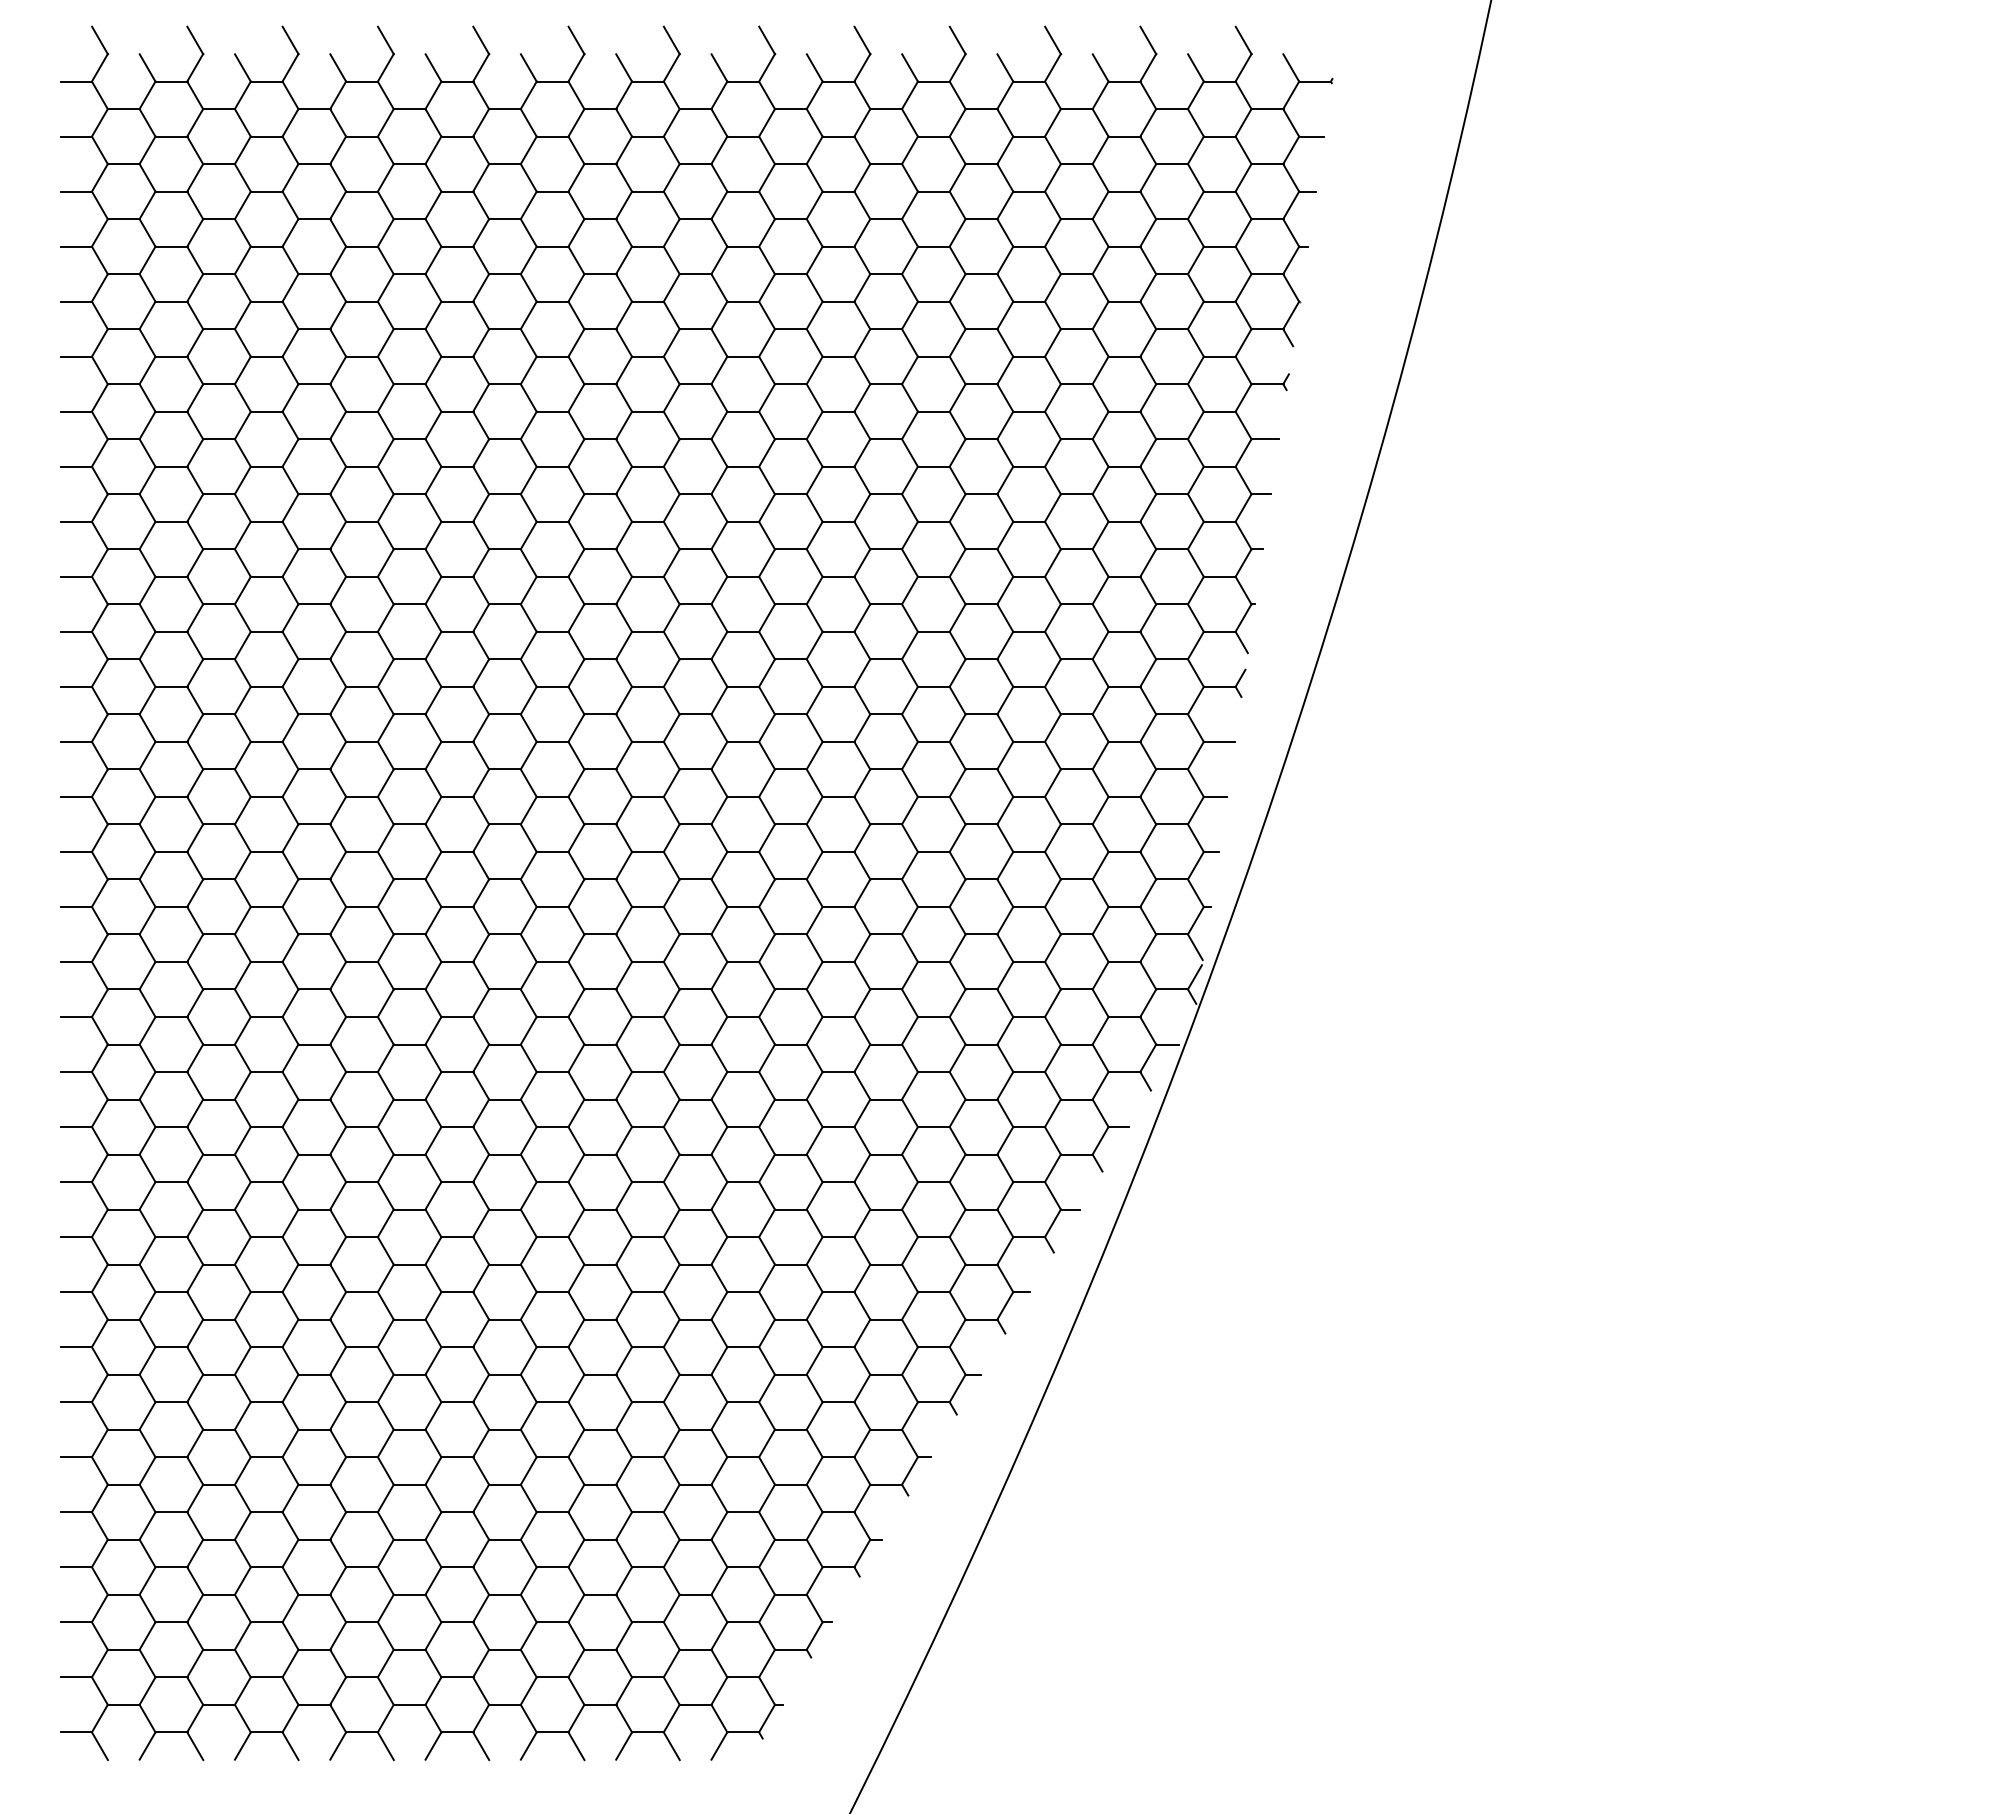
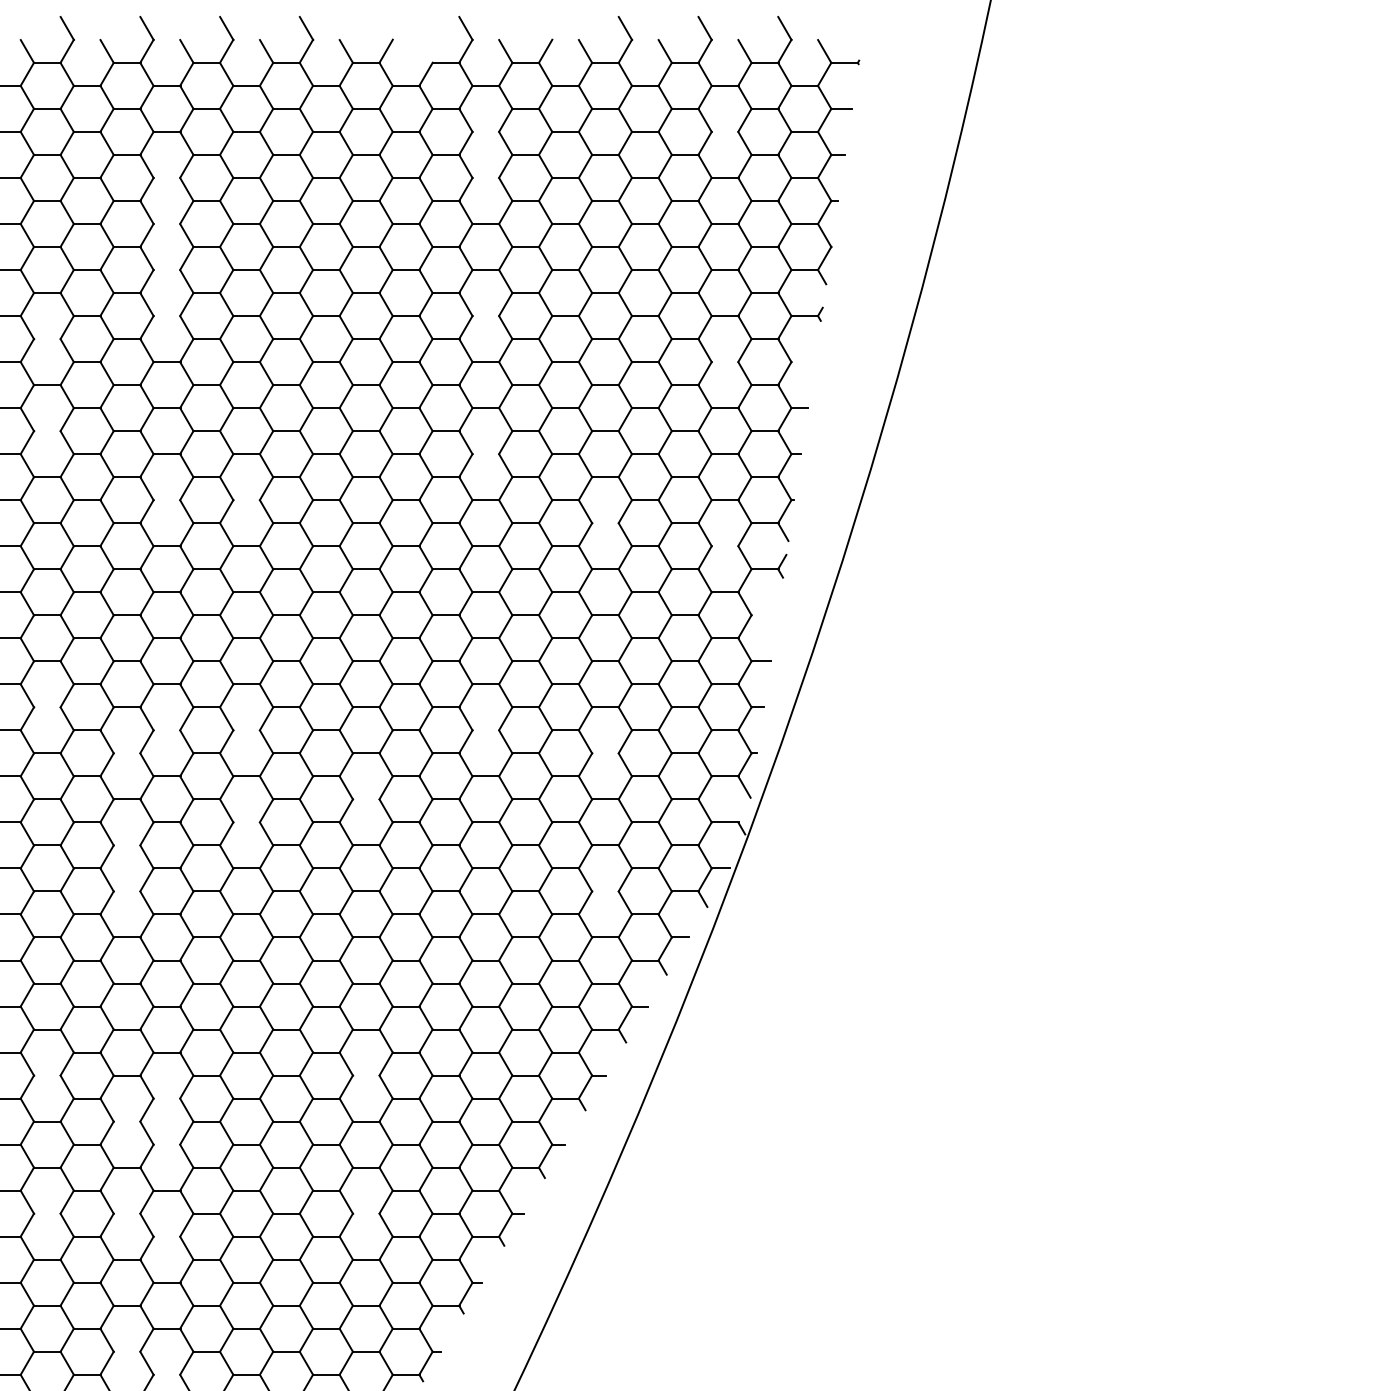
line: (767, 40) -> (386, 28), removed
line: (957, 40) -> (545, 28), removed
line: (814, 67) -> (425, 51), removed
line: (886, 164) -> (486, 132), removed
line: (1172, 164) -> (725, 132), removed
line: (505, 219) -> (167, 178), removed
line: (886, 219) -> (486, 178), removed
line: (505, 274) -> (167, 224), removed
line: (505, 329) -> (167, 270), removed
line: (505, 384) -> (167, 316), removed
line: (886, 384) -> (486, 316), removed
line: (362, 411) -> (47, 338), removed
line: (1172, 439) -> (725, 362), removed
line: (1265, 439) -> (803, 362), removed
line: (362, 521) -> (47, 430), removed
line: (886, 549) -> (486, 454), removed
line: (505, 604) -> (167, 500), removed
line: (600, 604) -> (246, 500), removed
line: (1029, 631) -> (605, 522), removed
line: (1172, 659) -> (725, 546), removed
line: (1219, 741) -> (764, 614), removed
line: (362, 851) -> (47, 706), removed
line: (505, 879) -> (167, 730), removed
line: (600, 879) -> (246, 730), removed
line: (886, 879) -> (486, 730), removed
line: (457, 906) -> (127, 752), removed
line: (1029, 906) -> (605, 752), removed
line: (743, 961) -> (366, 798), removed
line: (1194, 977) -> (743, 812), removed
line: (600, 989) -> (246, 822), removed
line: (457, 1017) -> (127, 845), removed
line: (457, 1072) -> (127, 891), removed
line: (1029, 1072) -> (605, 891), removed
line: (362, 1292) -> (47, 1075), removed
line: (743, 1292) -> (366, 1075), removed
line: (505, 1319) -> (167, 1098), removed
line: (457, 1347) -> (127, 1121), removed
line: (505, 1374) -> (167, 1144), removed
line: (362, 1457) -> (47, 1213), removed
line: (457, 1457) -> (127, 1213), removed
line: (743, 1457) -> (366, 1213), removed
line: (505, 1484) -> (167, 1236), removed
line: (457, 1622) -> (127, 1351), removed
line: (505, 1649) -> (167, 1374), removed

